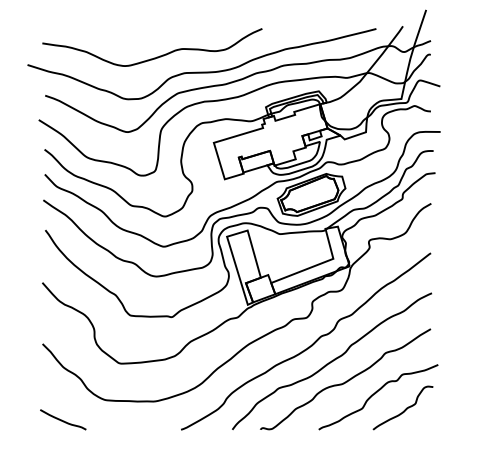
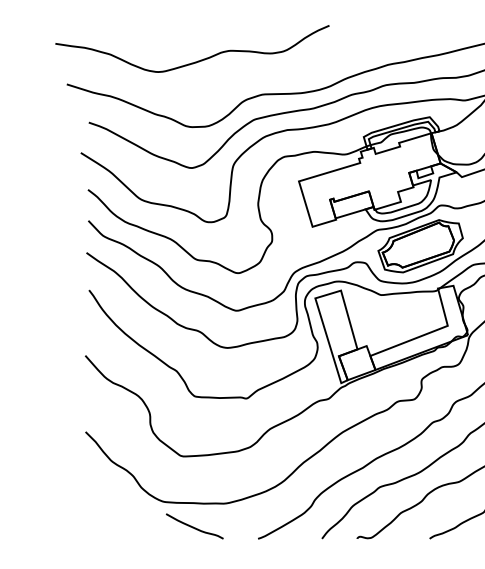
curve: (154, 57) -> (195, 61), moved
curve: (63, 420) -> (195, 527), moved

